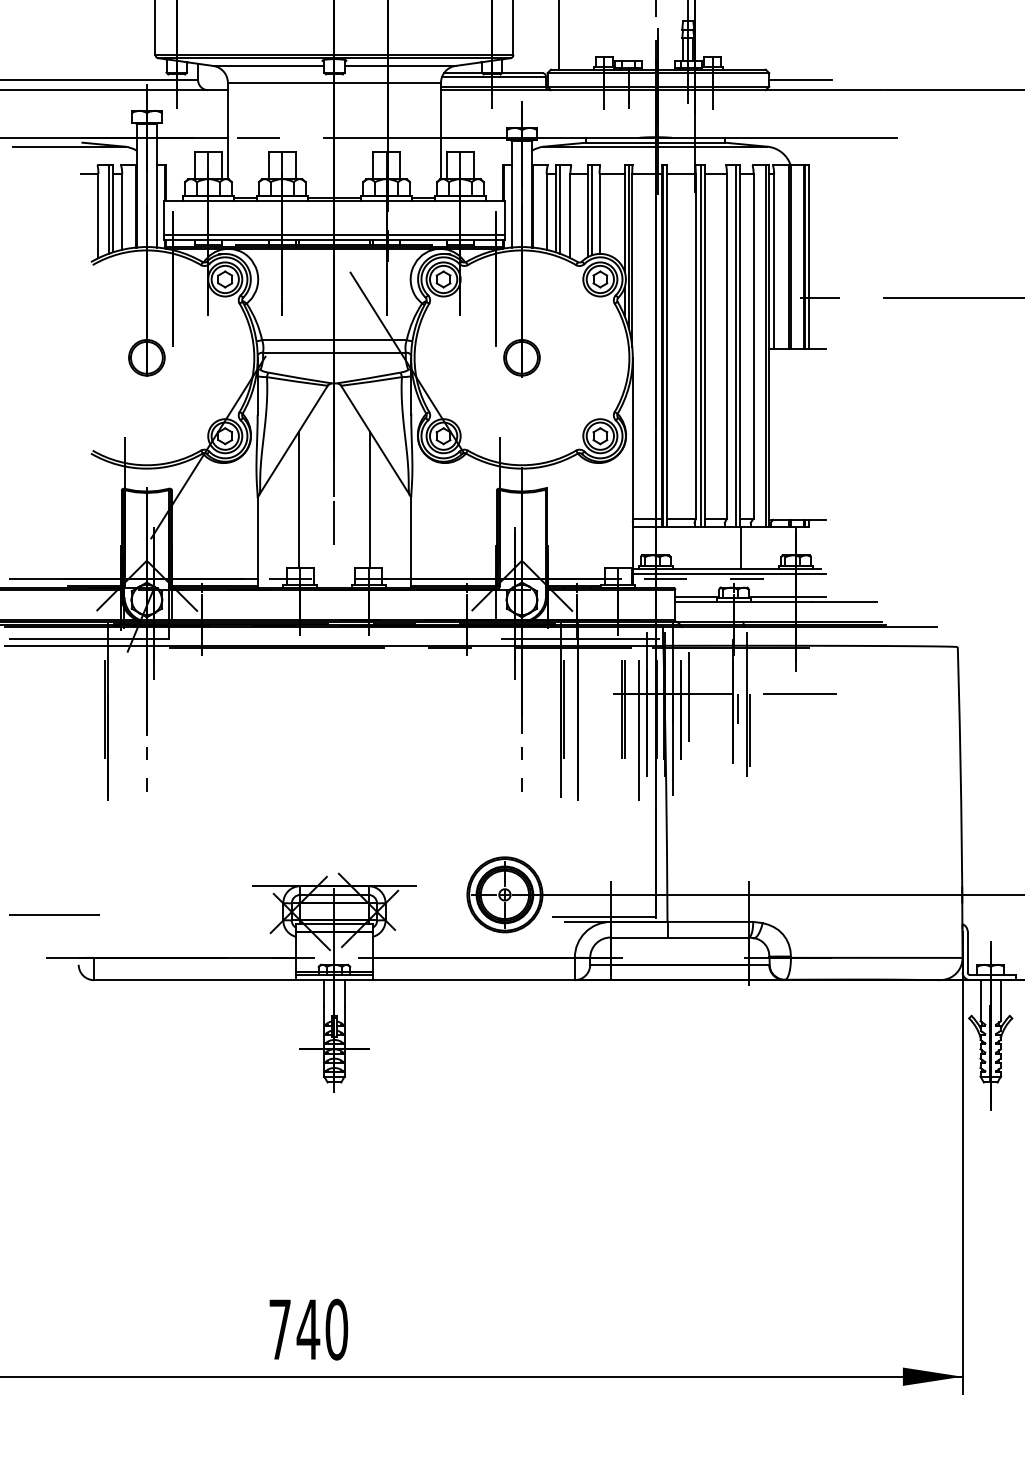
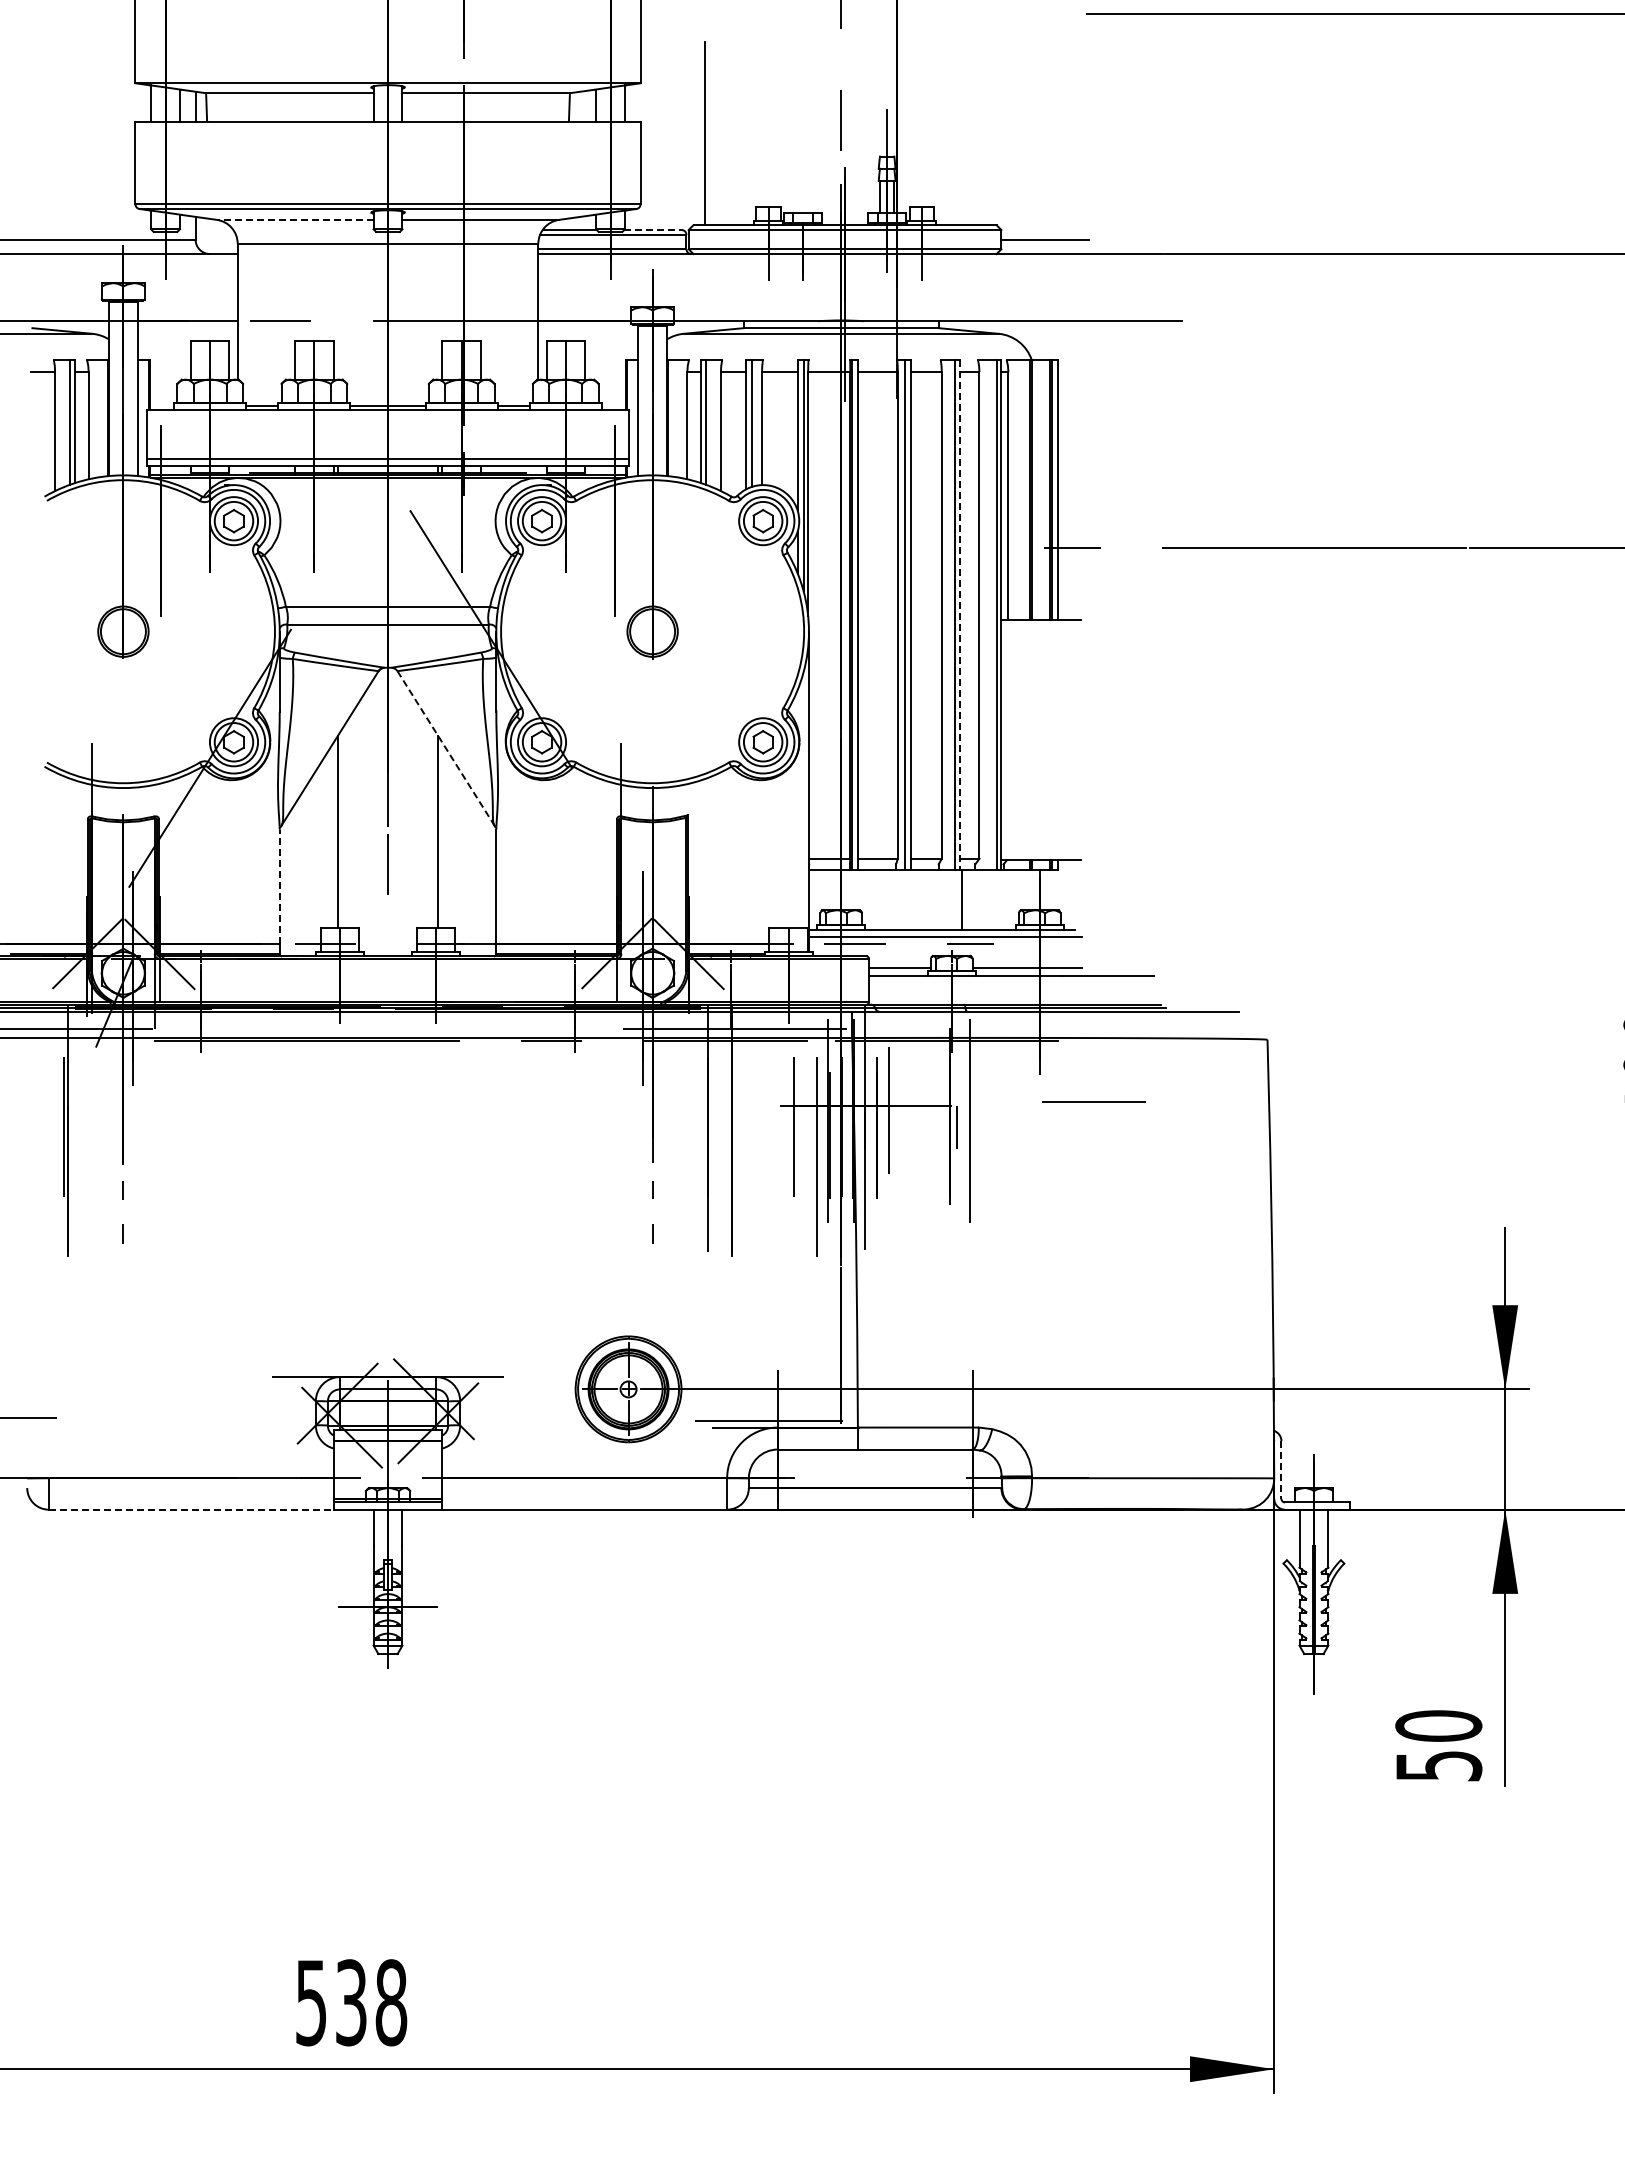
line: (268, 65) -> (294, 219), solid -> dashed
line: (521, 73) -> (652, 230), solid -> dashed
line: (739, 345) -> (959, 614), solid -> dashed
line: (375, 440) -> (445, 748), solid -> dashed
line: (257, 538) -> (279, 886), solid -> dashed
line: (799, 693) -> (1093, 1101), moved
line: (564, 708) -> (712, 1126), removed
line: (624, 708) -> (797, 1126), removed
line: (750, 730) -> (974, 1157), removed
line: (967, 952) -> (1281, 1470), solid -> dashed
line: (195, 980) -> (191, 1509), solid -> dashed
text: (308, 1329) -> (351, 2002), 740 -> 538

